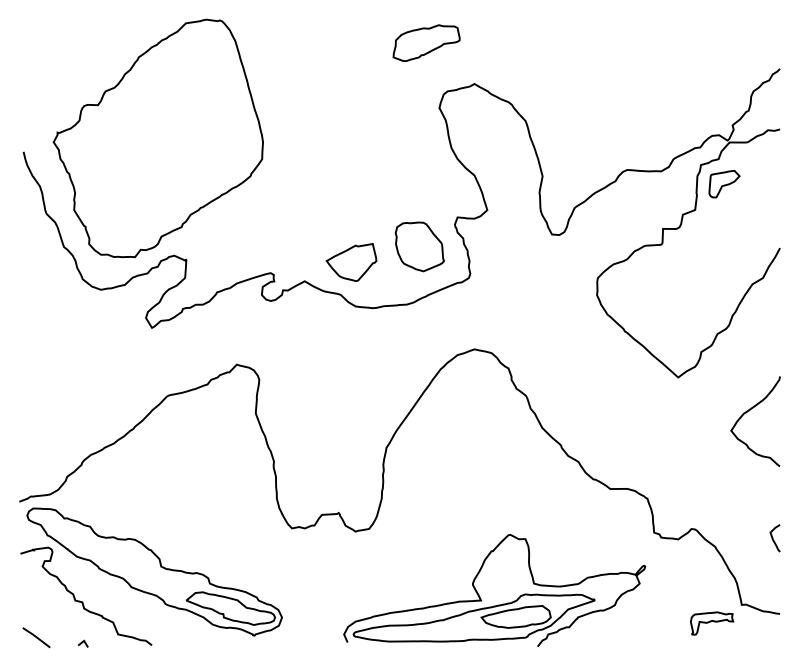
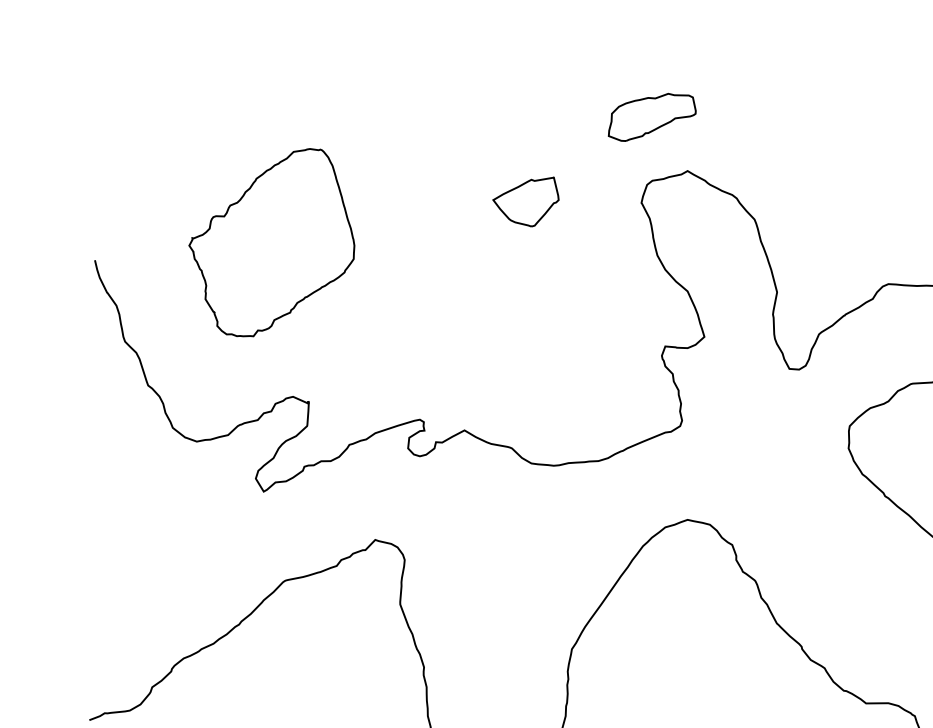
part: (426, 42) -> (652, 116), moved
part: (157, 138) -> (270, 242), size x0.6
part: (419, 246) -> (615, 384), removed
part: (351, 262) -> (525, 201), moved

